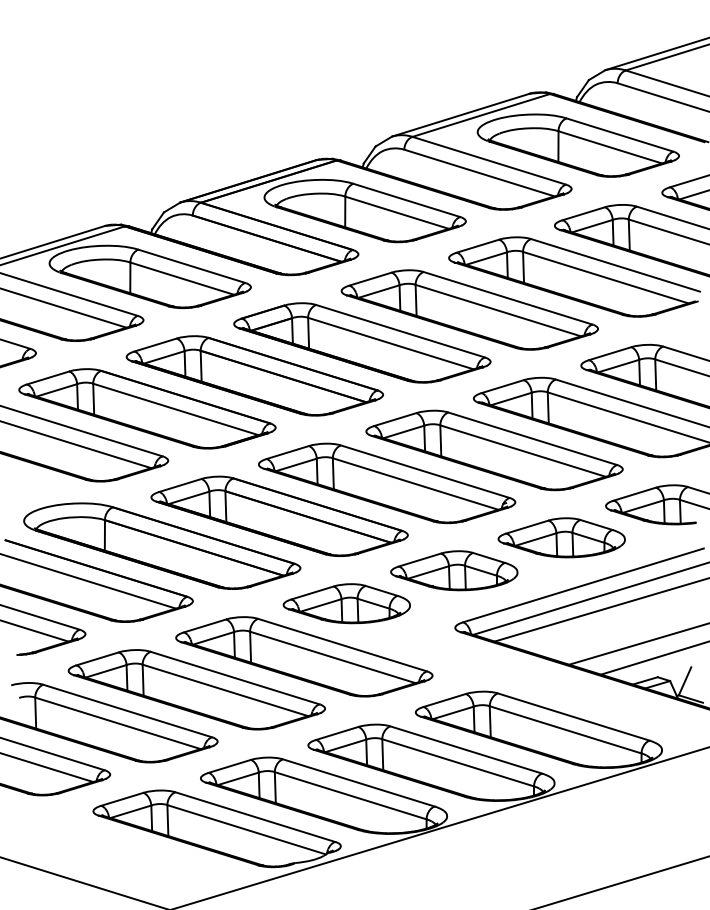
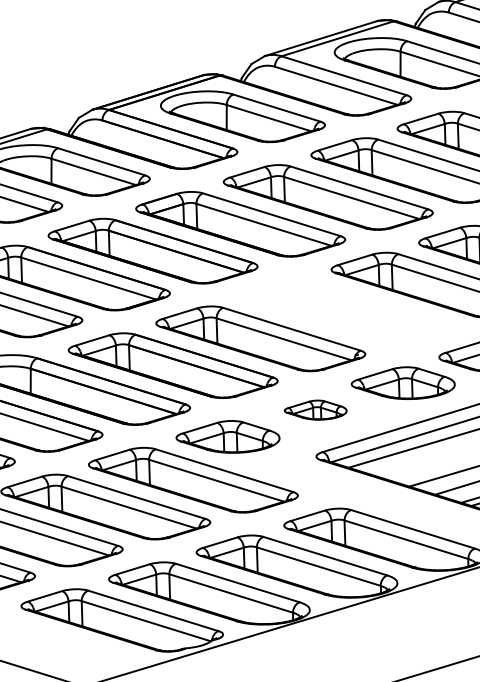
part: (494, 450) -> (348, 311), removed
part: (454, 570) -> (315, 409), size x0.6

